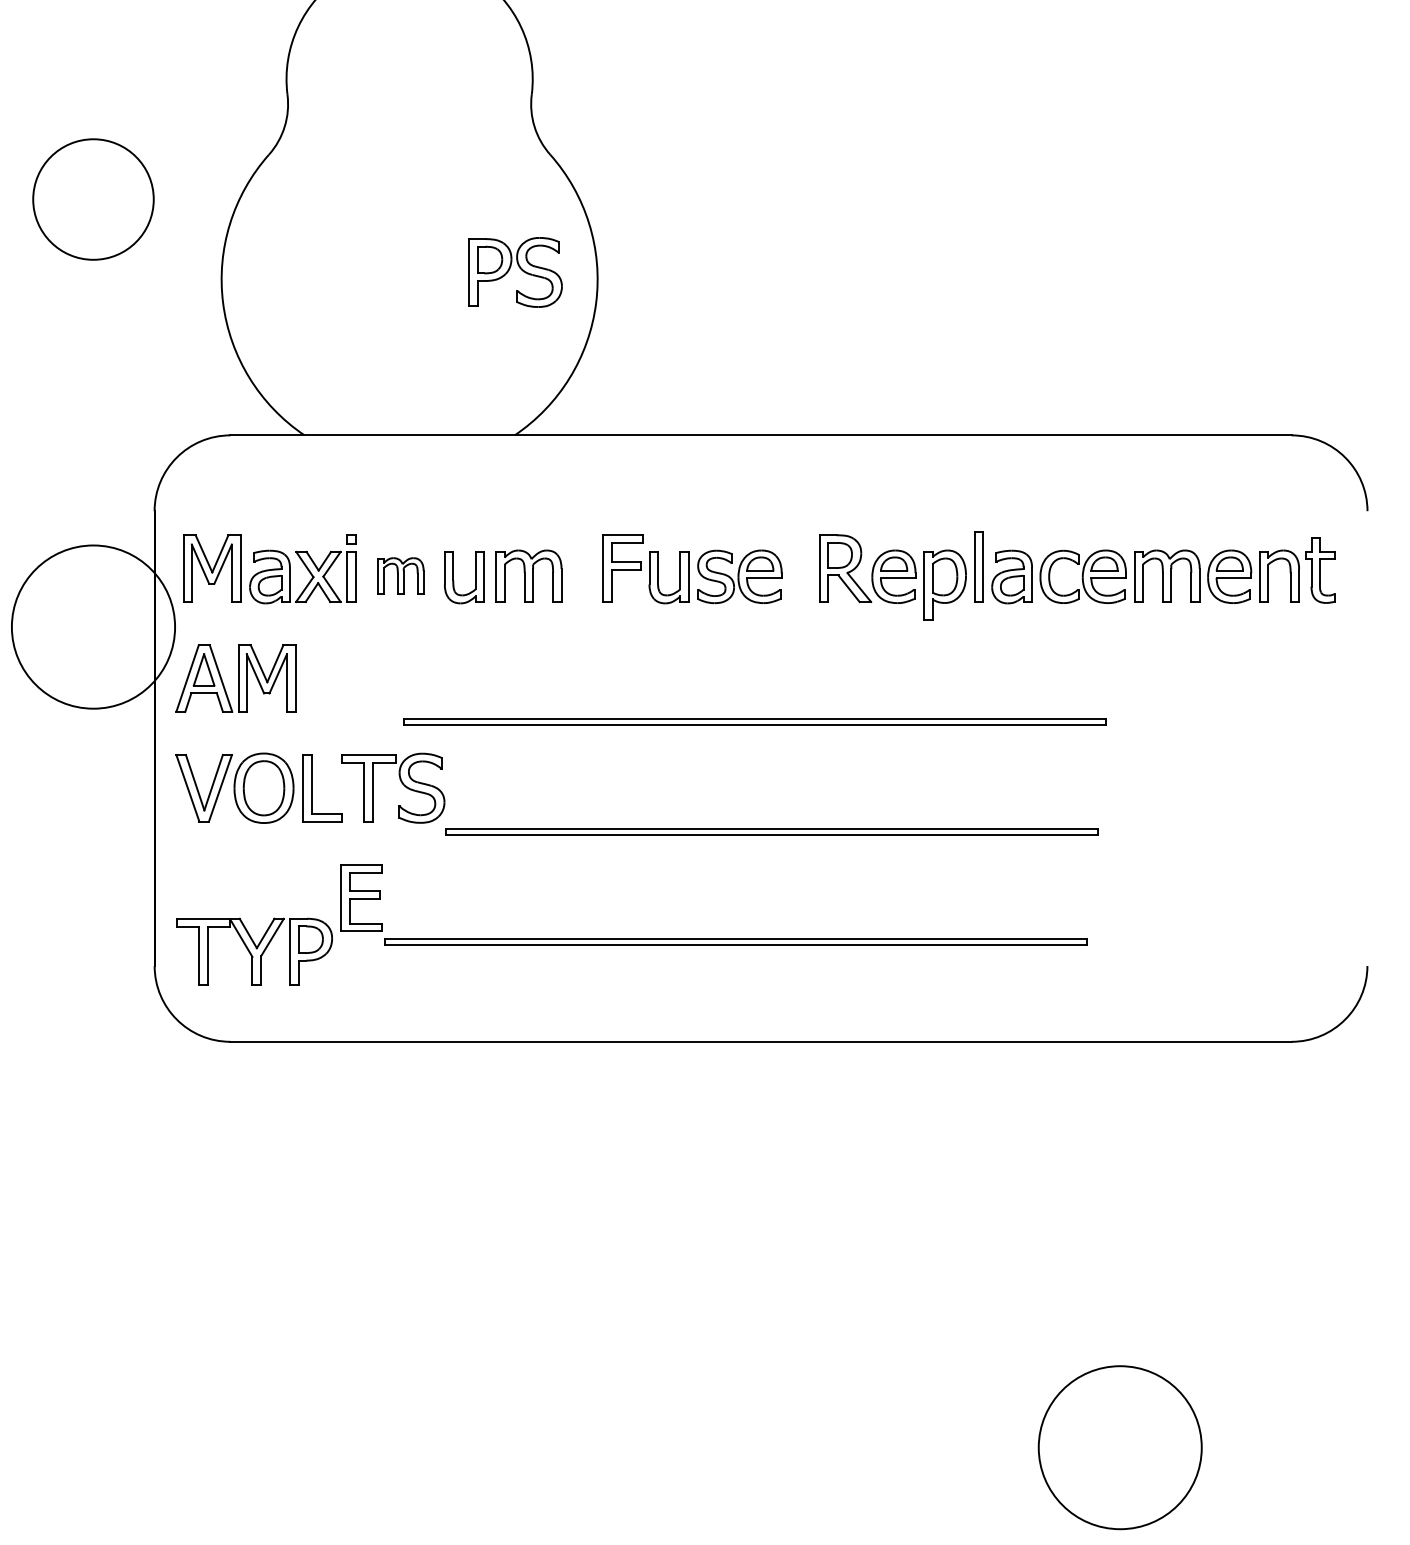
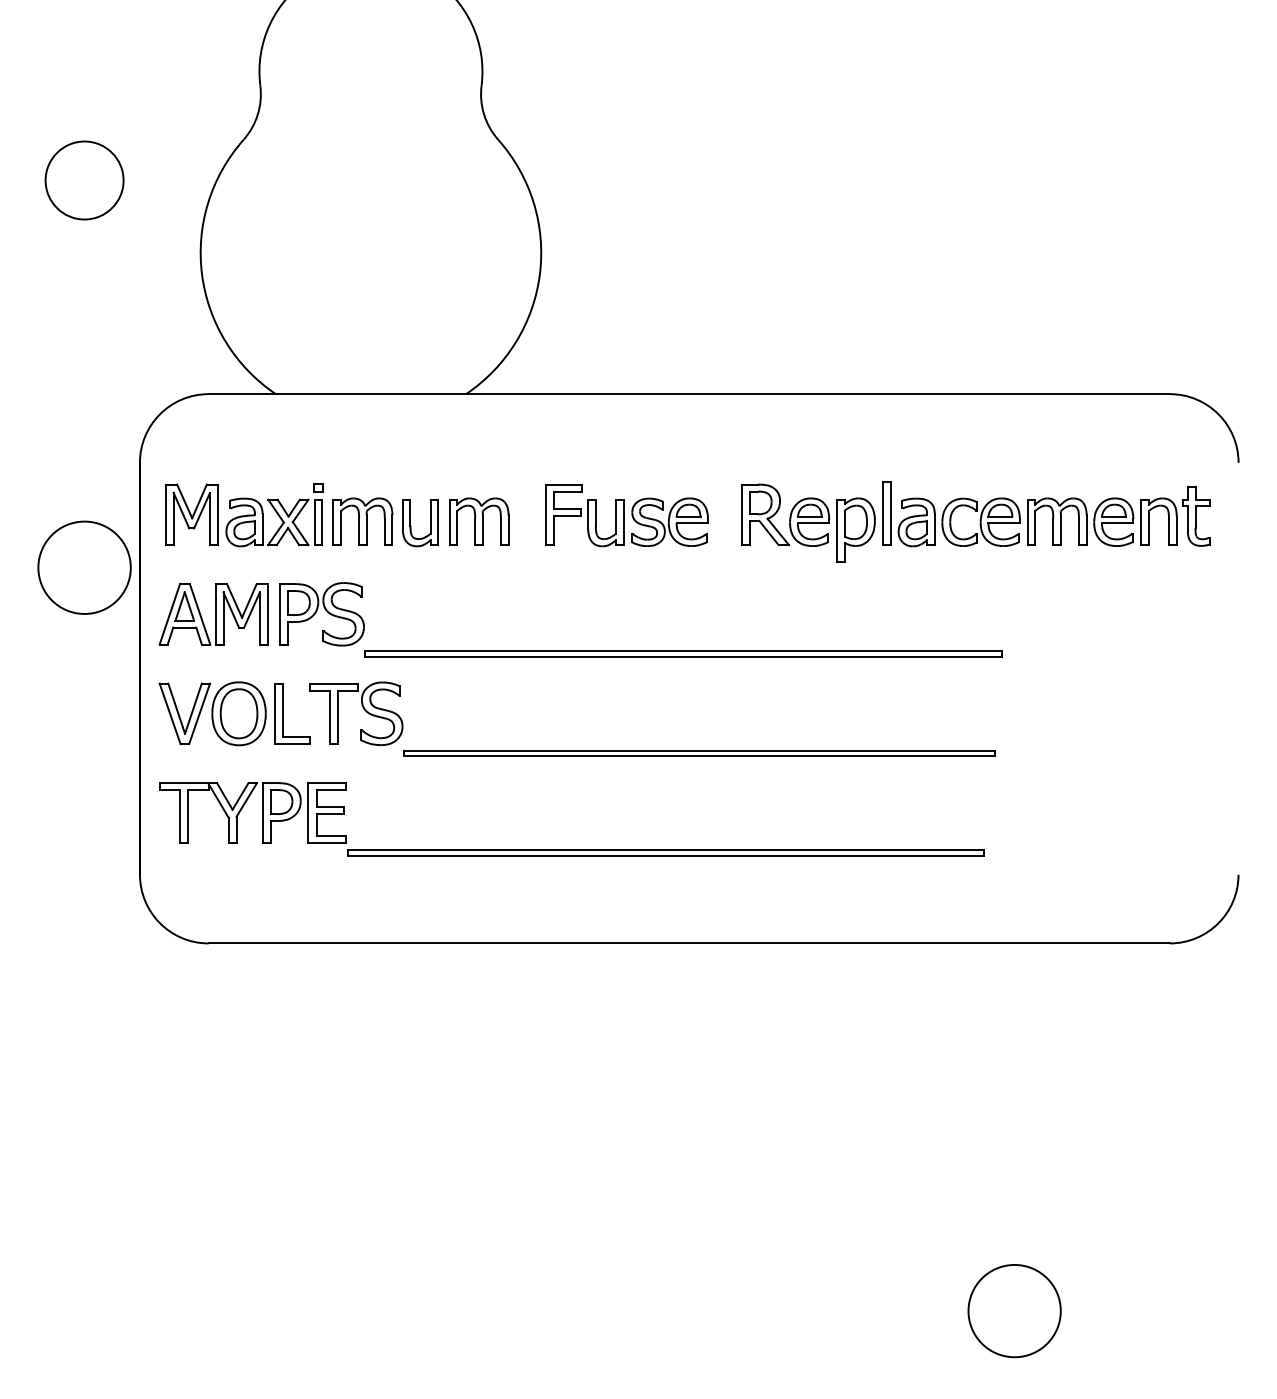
circle: (93, 199) -> (84, 180), size x0.71
part: (515, 272) -> (321, 614), moved
part: (400, 575) -> (362, 521), size x1.43
circle: (93, 627) -> (84, 568), size x0.62
part: (254, 951) -> (230, 812), moved
circle: (1120, 1447) -> (1014, 1310), size x0.62

